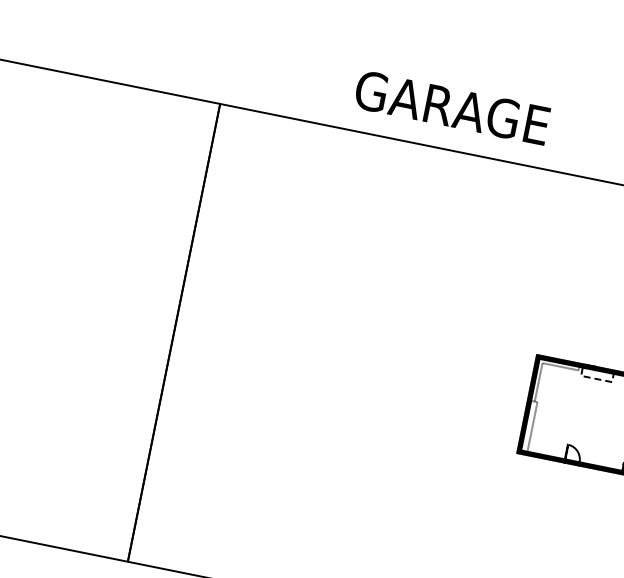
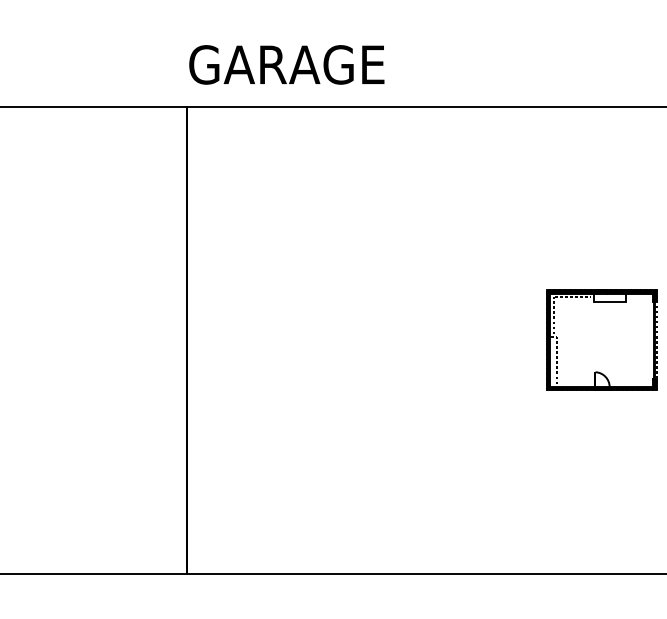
text: (452, 107) -> (286, 64), moved
line: (596, 379) -> (609, 302), dashed -> solid

